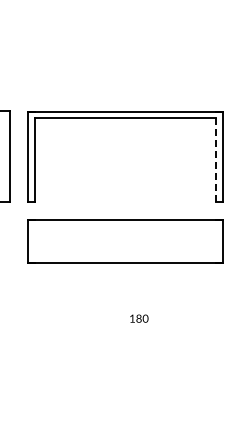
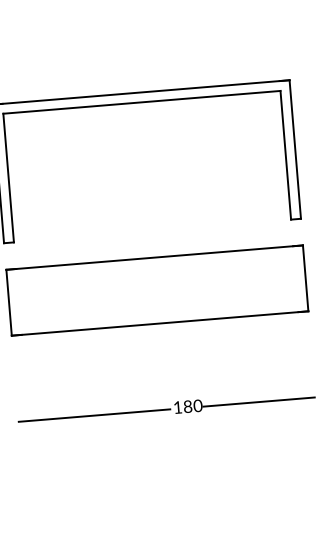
line: (216, 159) -> (286, 154), dashed -> solid
line: (77, 319) -> (94, 415), added
line: (185, 319) -> (258, 402), added

